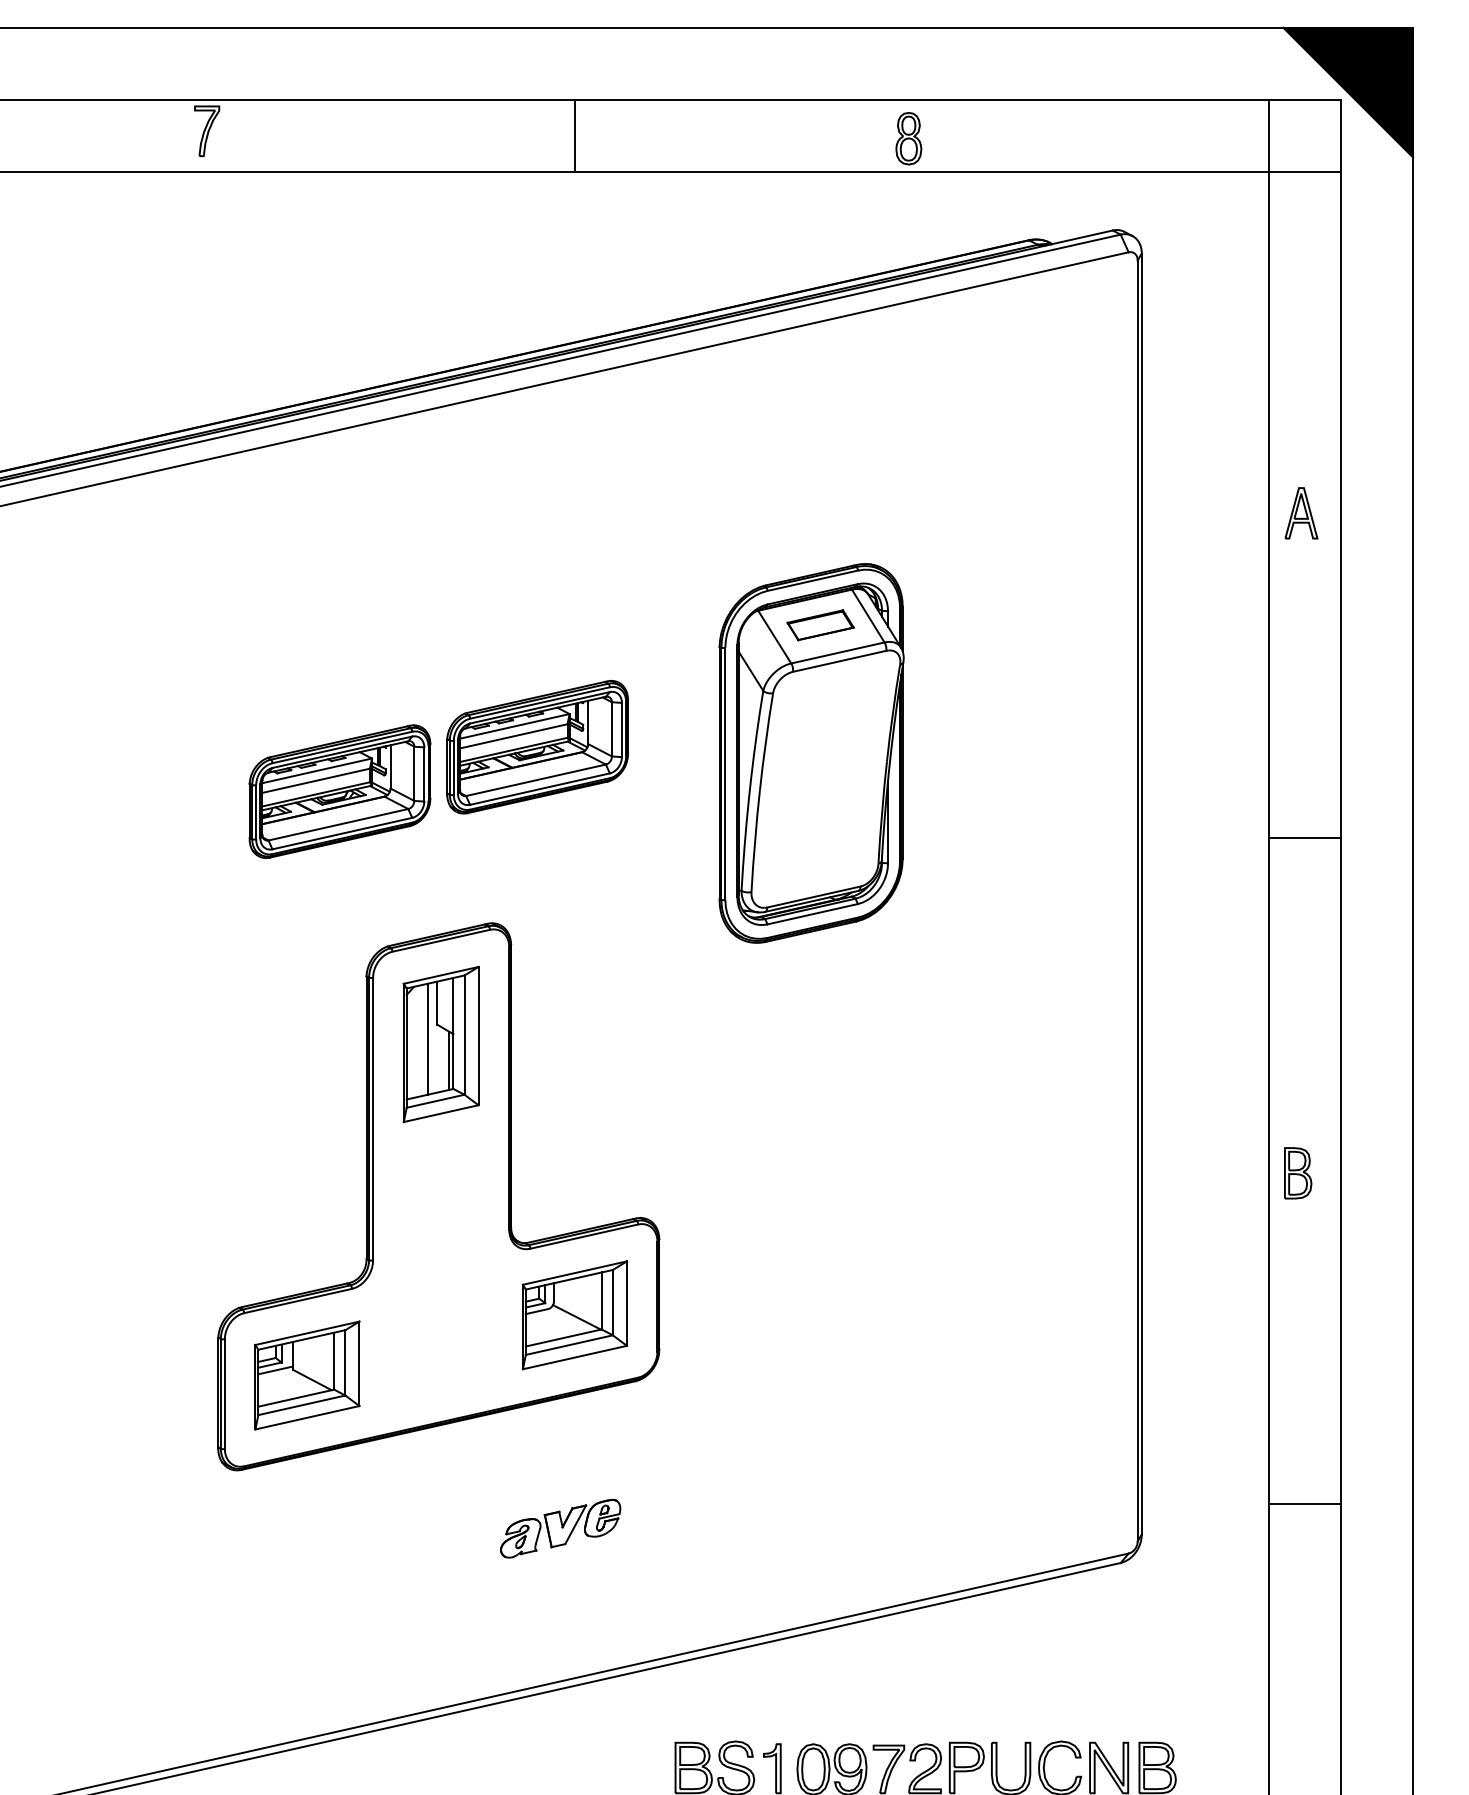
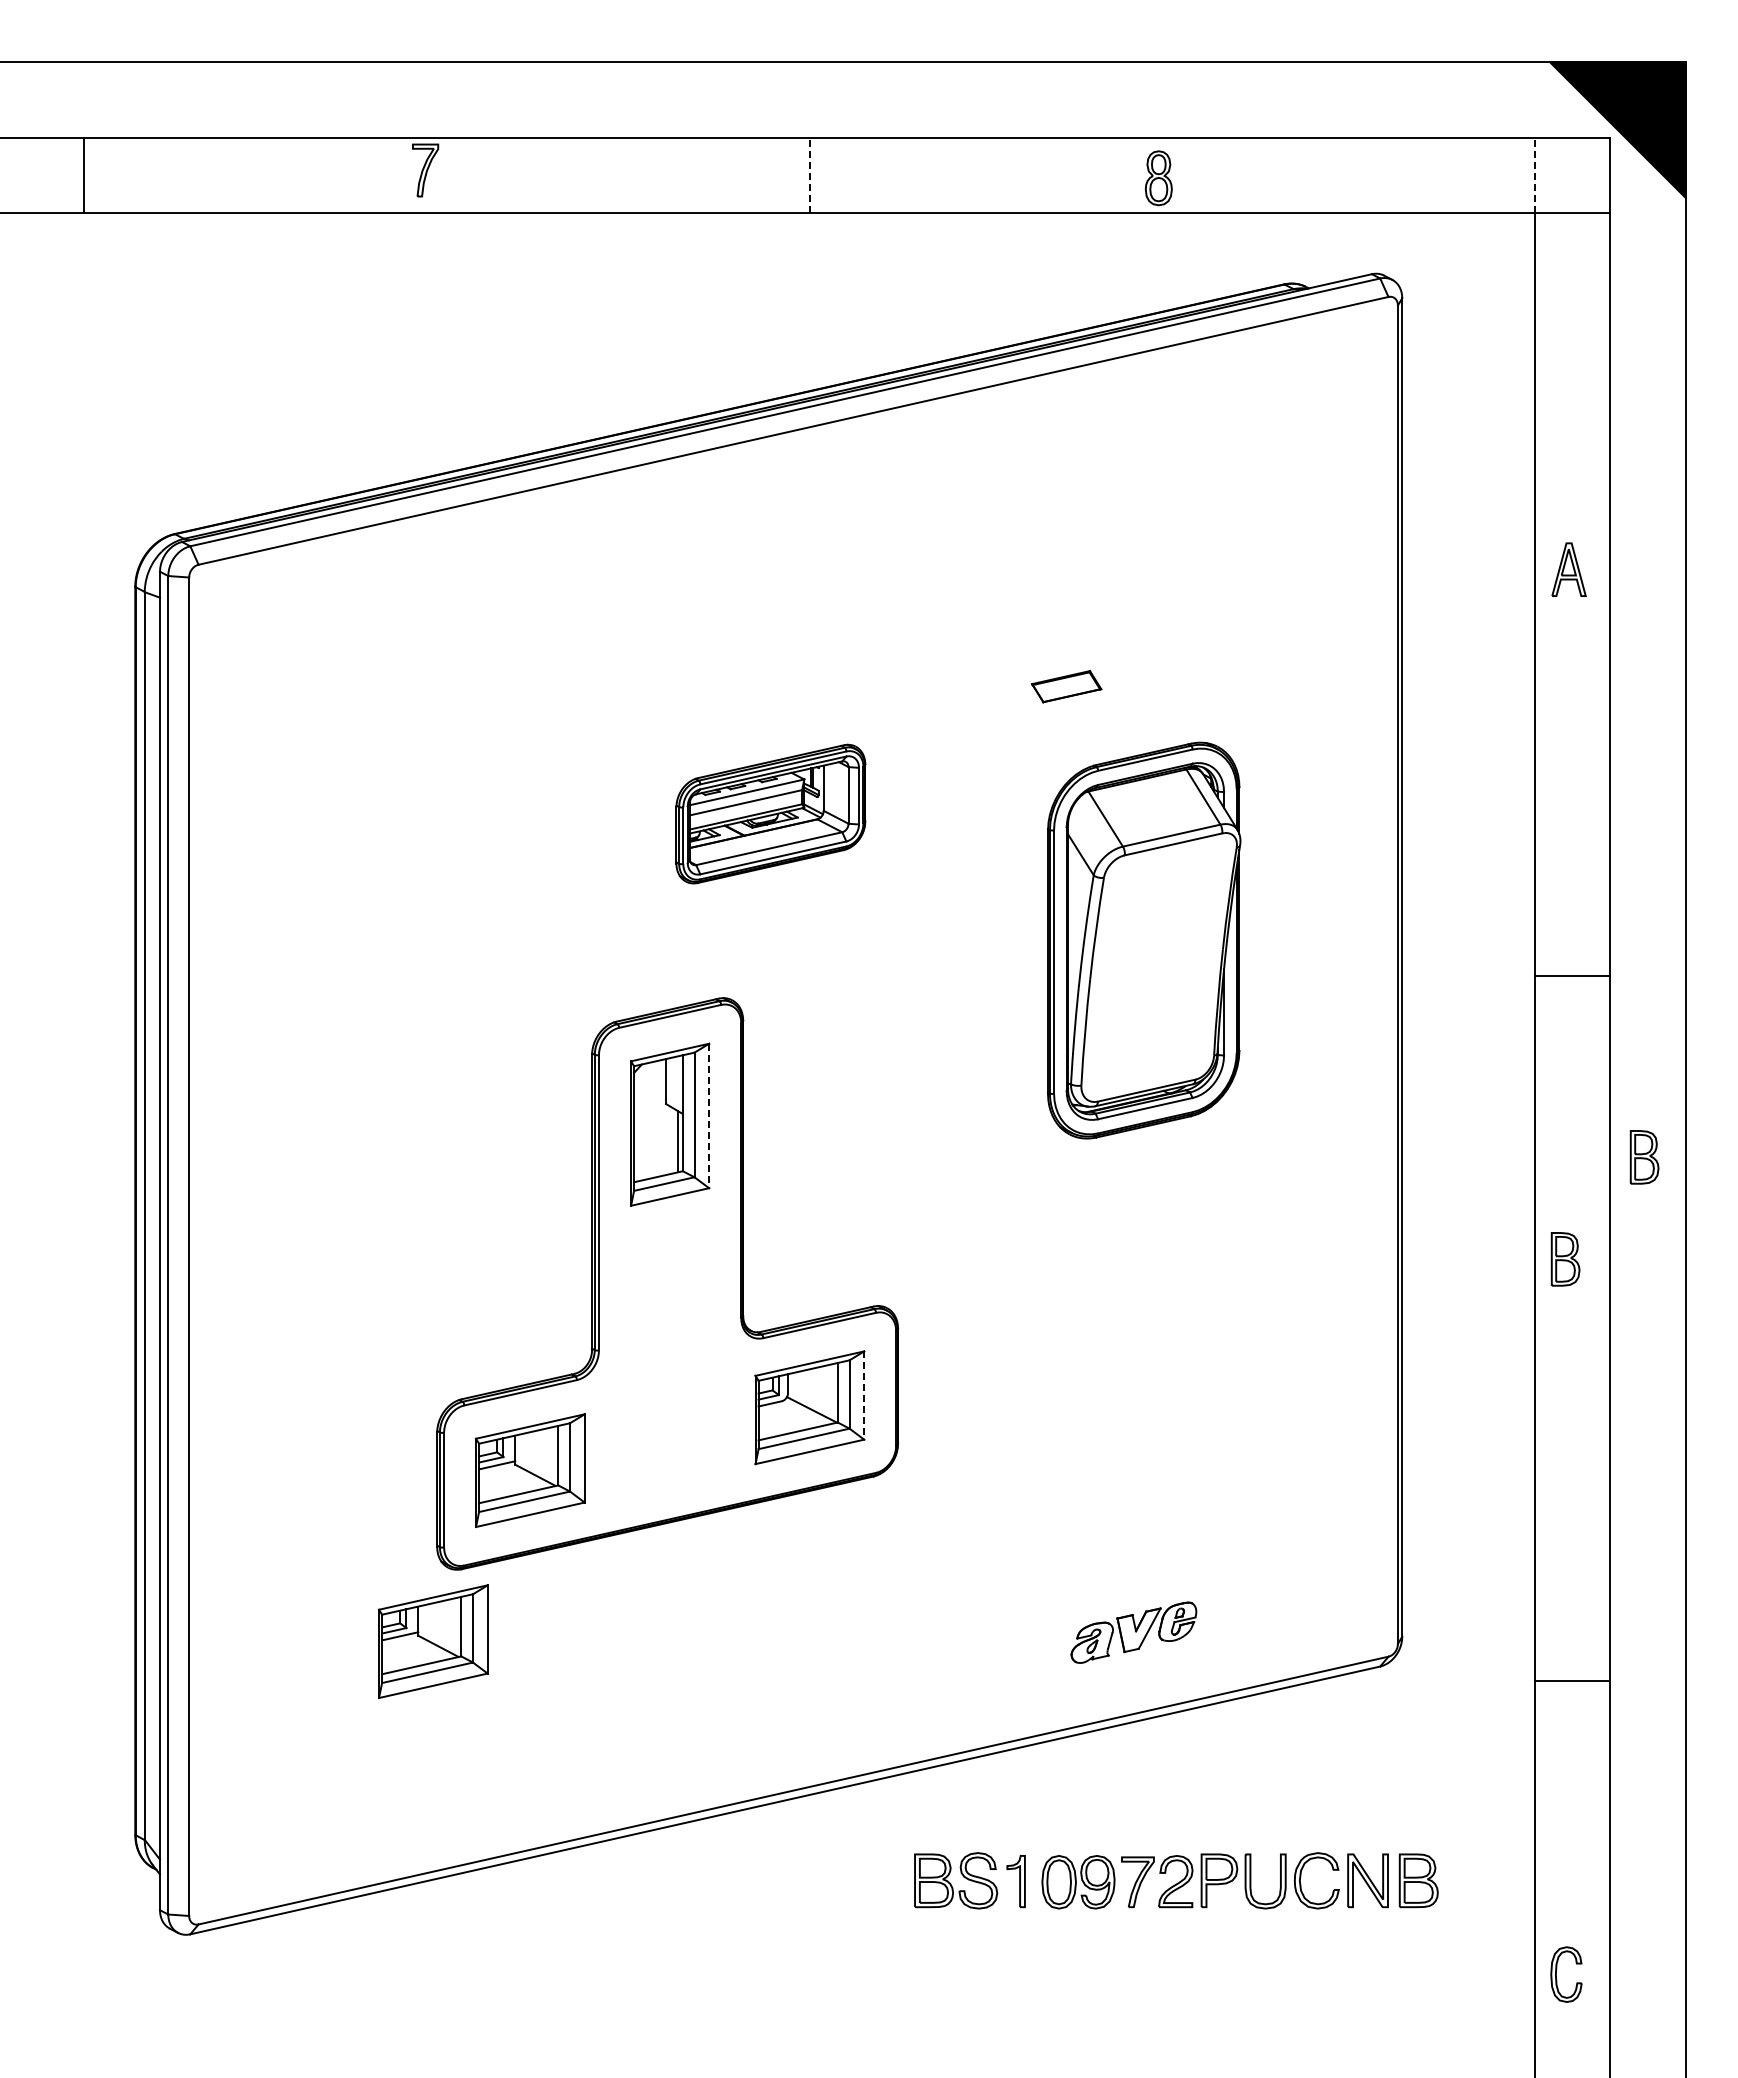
line: (574, 136) -> (809, 175), solid -> dashed
line: (1269, 136) -> (1535, 175), solid -> dashed
part: (811, 753) -> (1144, 940), moved
part: (340, 791) -> (564, 860), removed
line: (1304, 837) -> (1572, 975), moved
line: (478, 1036) -> (709, 1116), solid -> dashed
line: (428, 1039) -> (656, 1119), removed
part: (1373, 1075) -> (1644, 1157), added
line: (627, 1304) -> (864, 1396), solid -> dashed
line: (1304, 1503) -> (1572, 1680), moved
part: (560, 1528) -> (1133, 1632), moved
part: (213, 1539) -> (432, 1641), added

